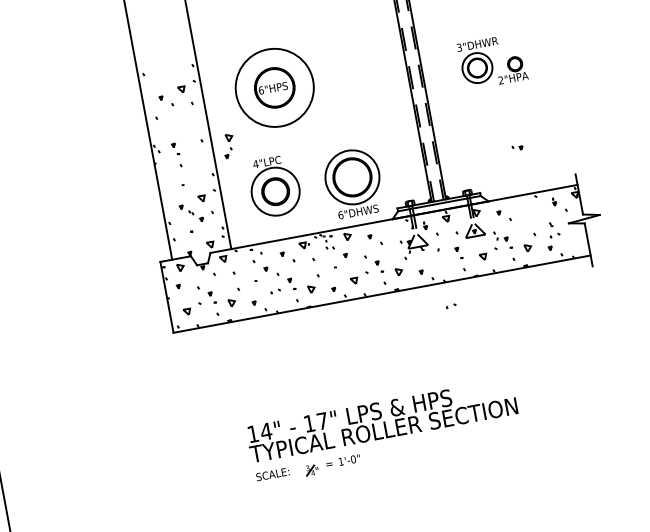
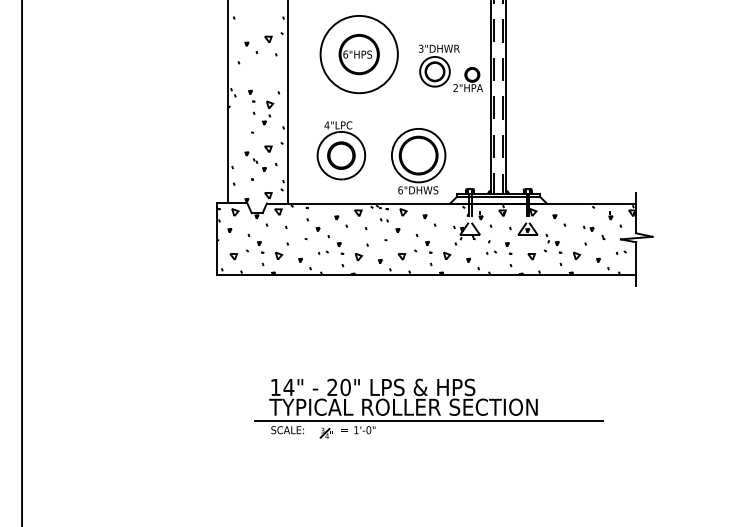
part: (492, 60) -> (450, 67), moved
part: (229, 145) -> (268, 112), moved
part: (517, 147) -> (588, 228), moved
part: (554, 235) -> (620, 252), moved
part: (451, 305) -> (491, 252), moved
text: (315, 422) -> (338, 387), 17" -> 20"
line: (411, 439) -> (428, 421), added

